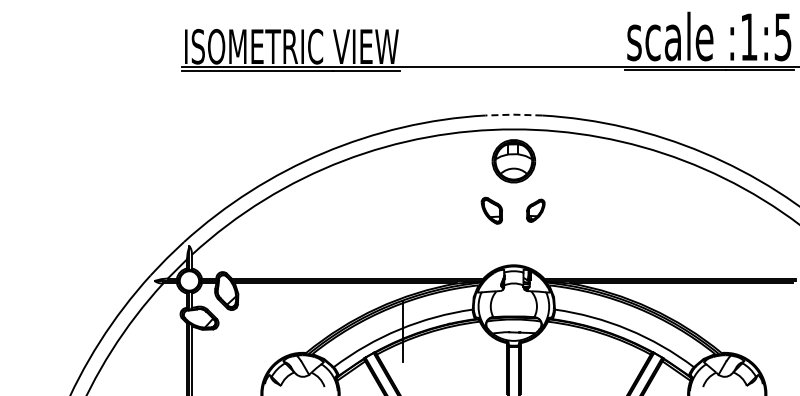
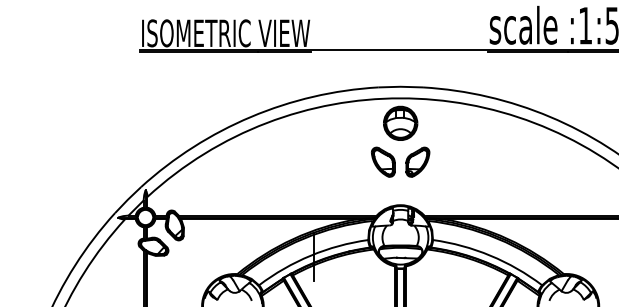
line: (513, 114) -> (400, 86), dashed -> solid
part: (491, 210) -> (383, 162), size x1.43
part: (535, 210) -> (417, 162), size x1.67

